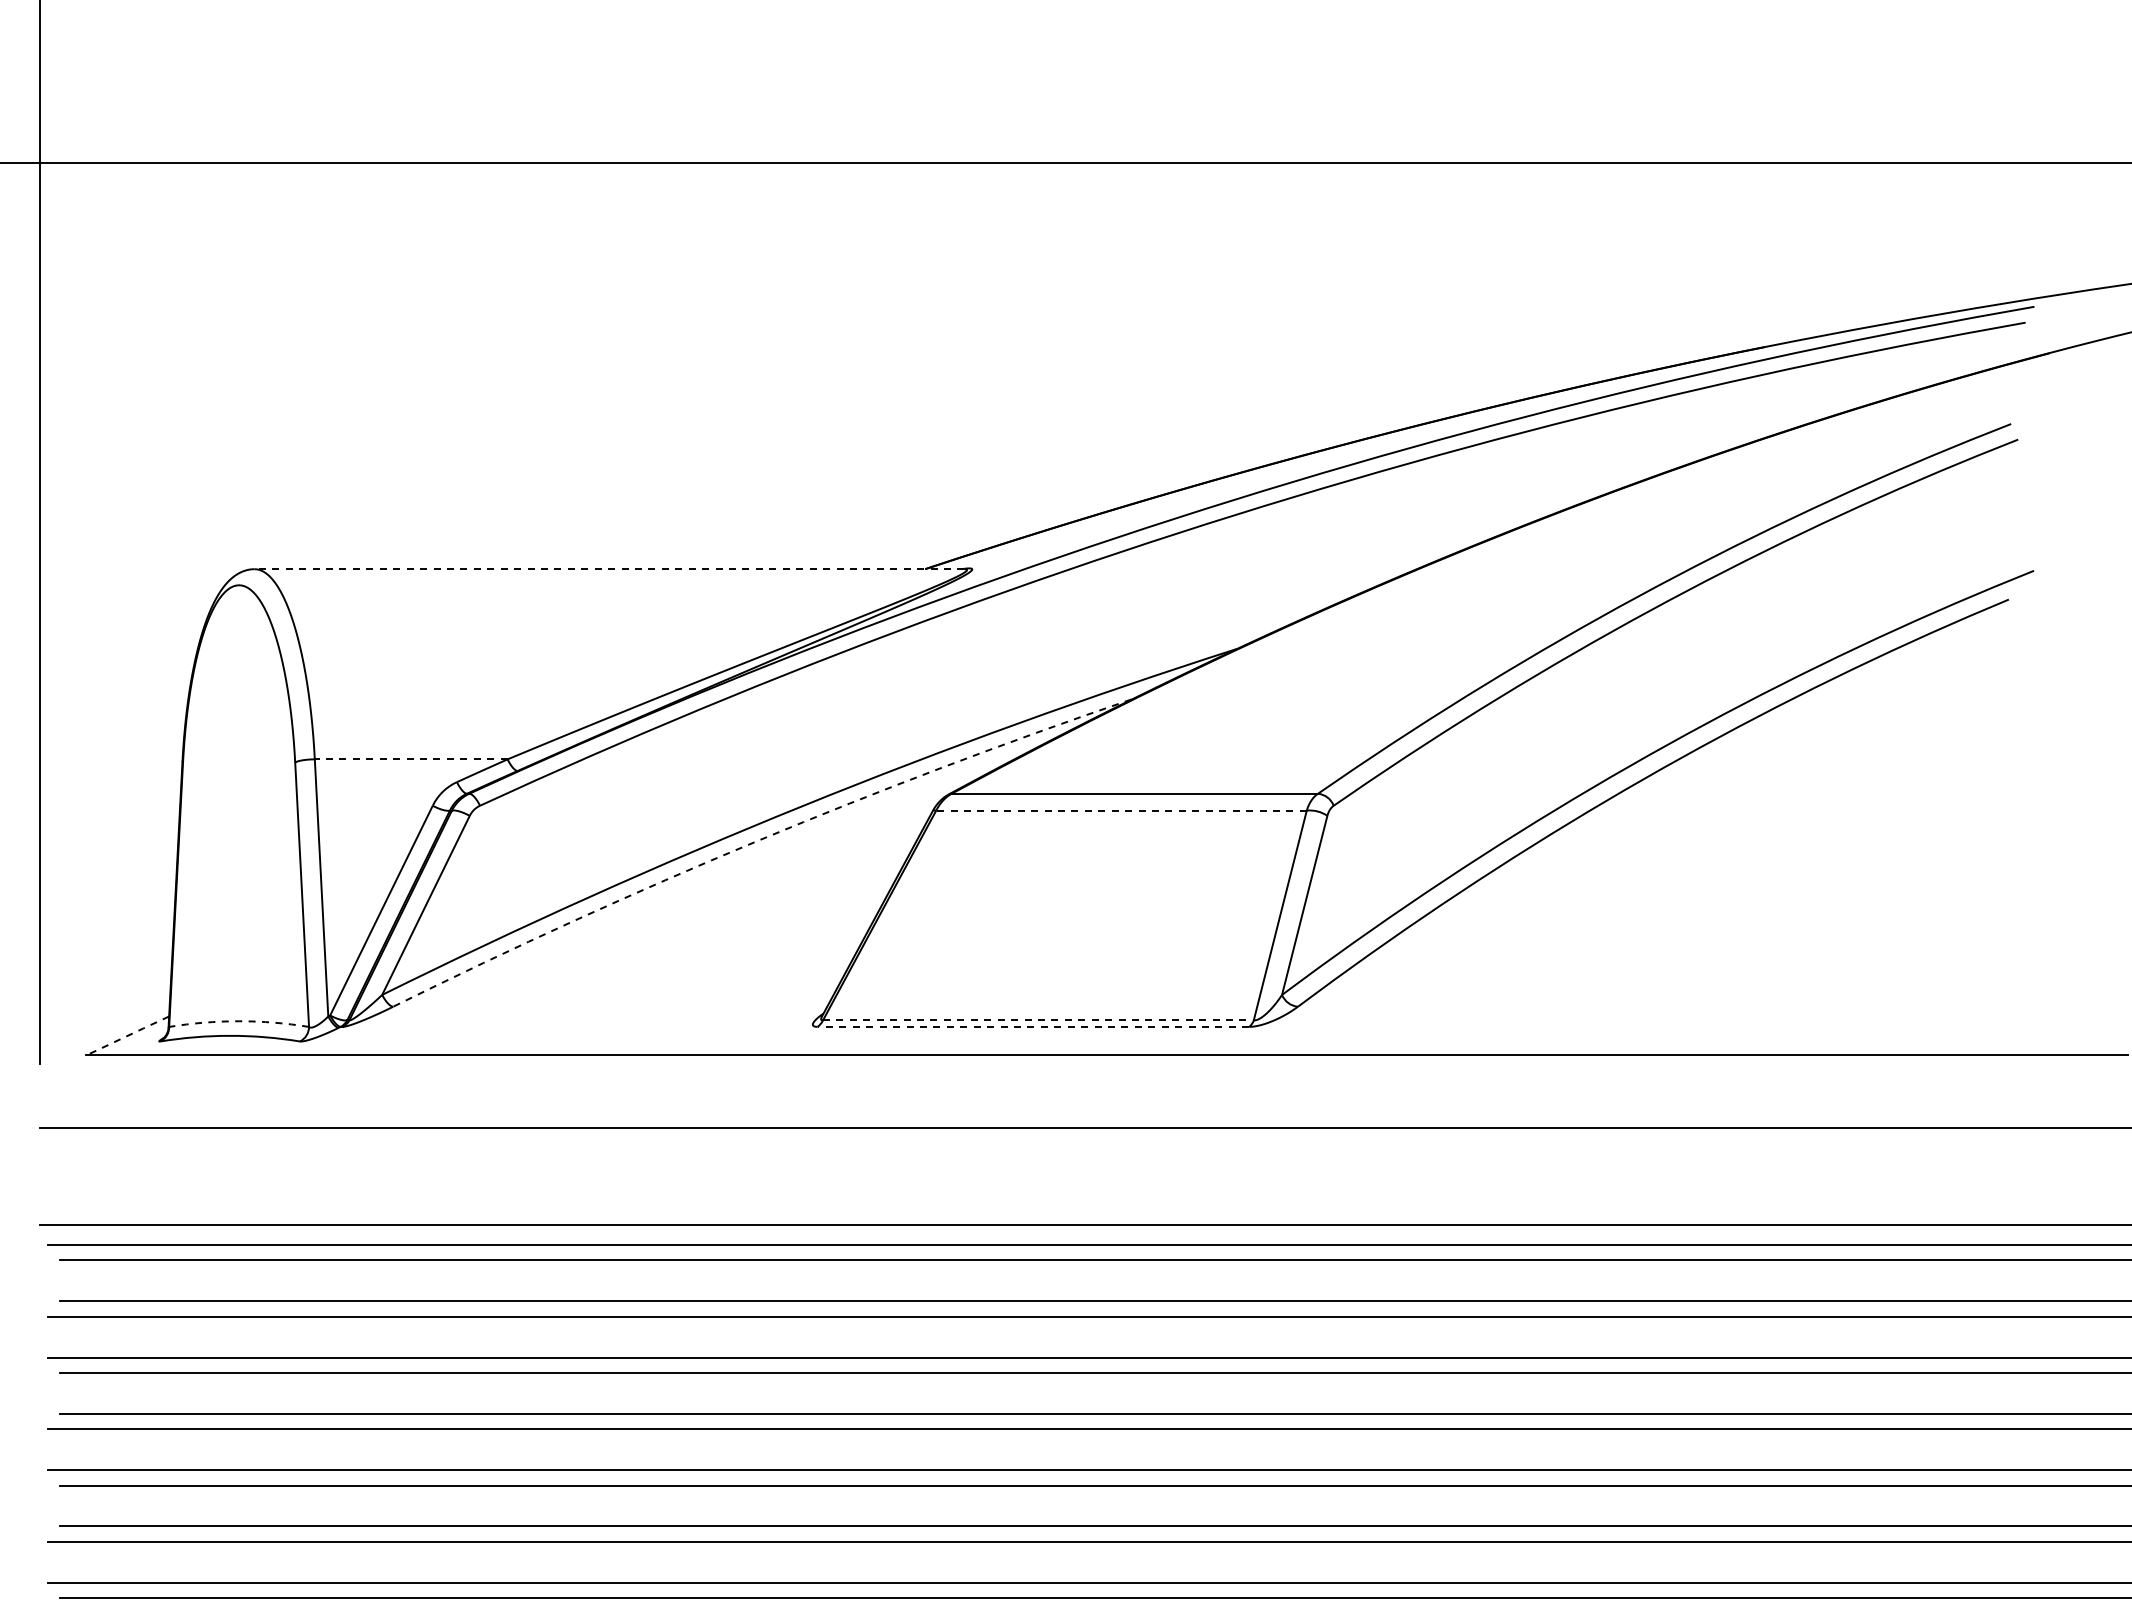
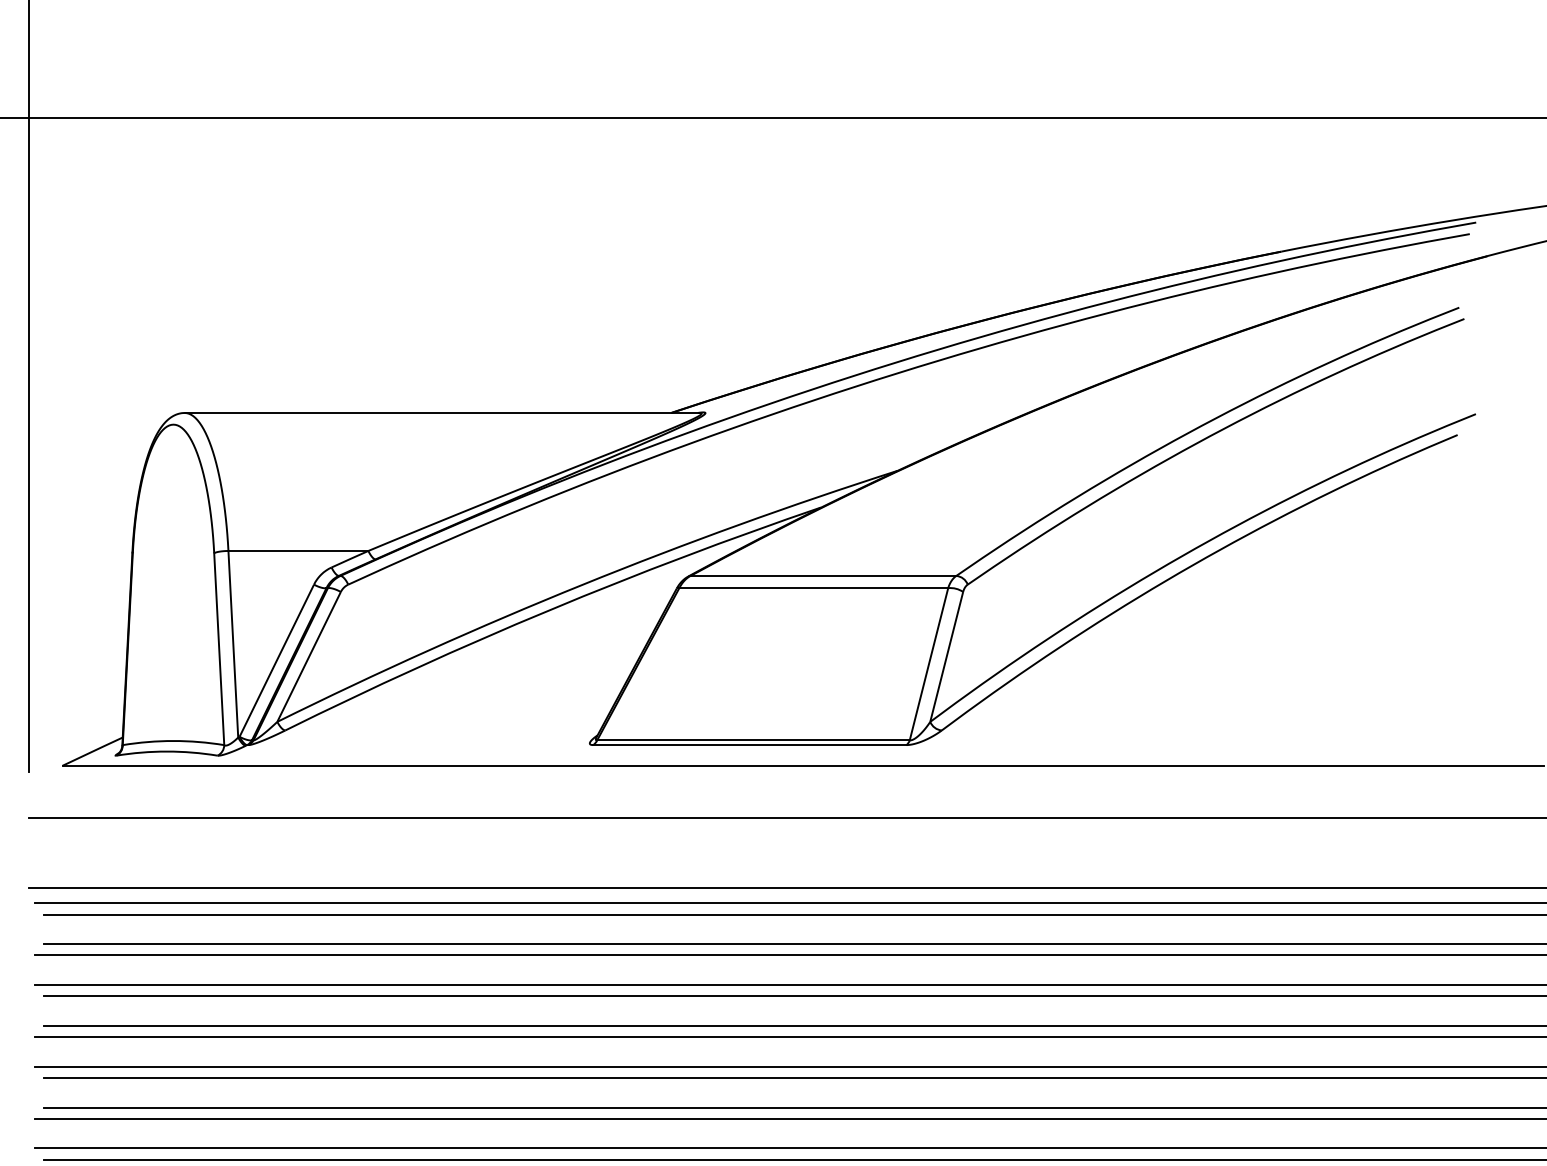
line: (609, 569) -> (442, 413), dashed -> solid
line: (410, 759) -> (297, 551), dashed -> solid
line: (1121, 810) -> (813, 588), dashed -> solid
arc: (757, 841) -> (549, 610), dashed -> solid
line: (1038, 1020) -> (753, 740), dashed -> solid
arc: (239, 1021) -> (173, 741), dashed -> solid
line: (1033, 1026) -> (749, 744), dashed -> solid
line: (128, 1035) -> (93, 751), dashed -> solid

